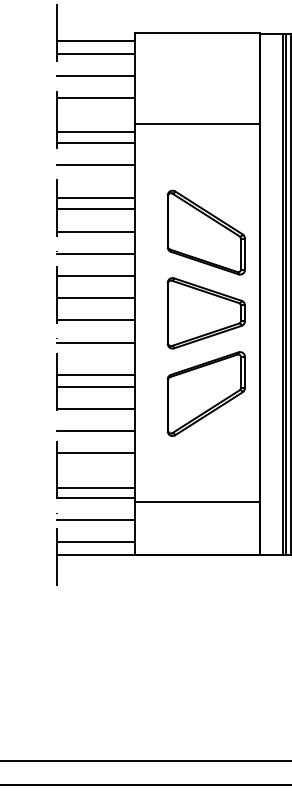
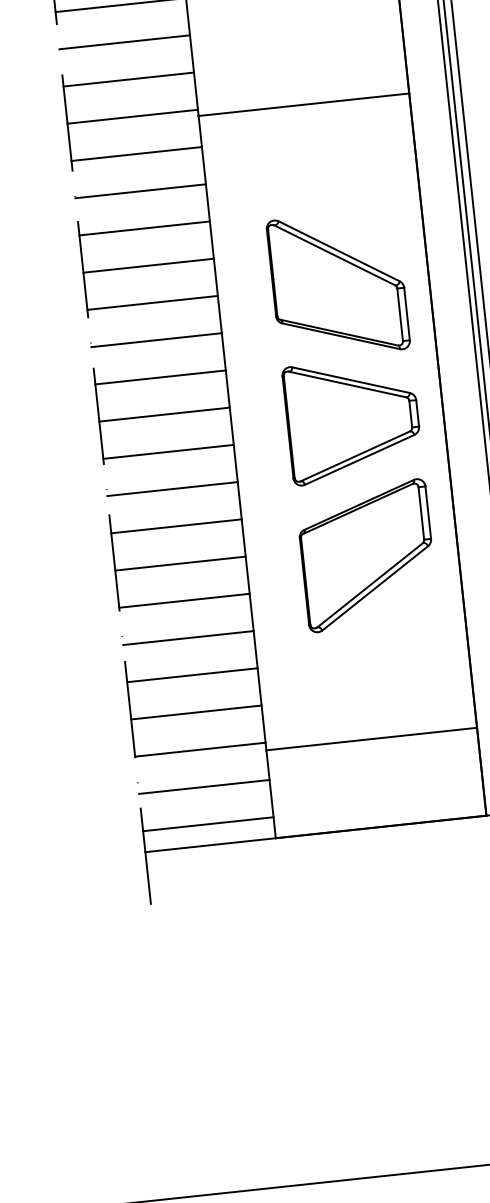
line: (95, 131) -> (132, 116), moved
line: (95, 198) -> (144, 229), moved
line: (95, 374) -> (175, 526), moved
line: (95, 487) -> (195, 712), moved

